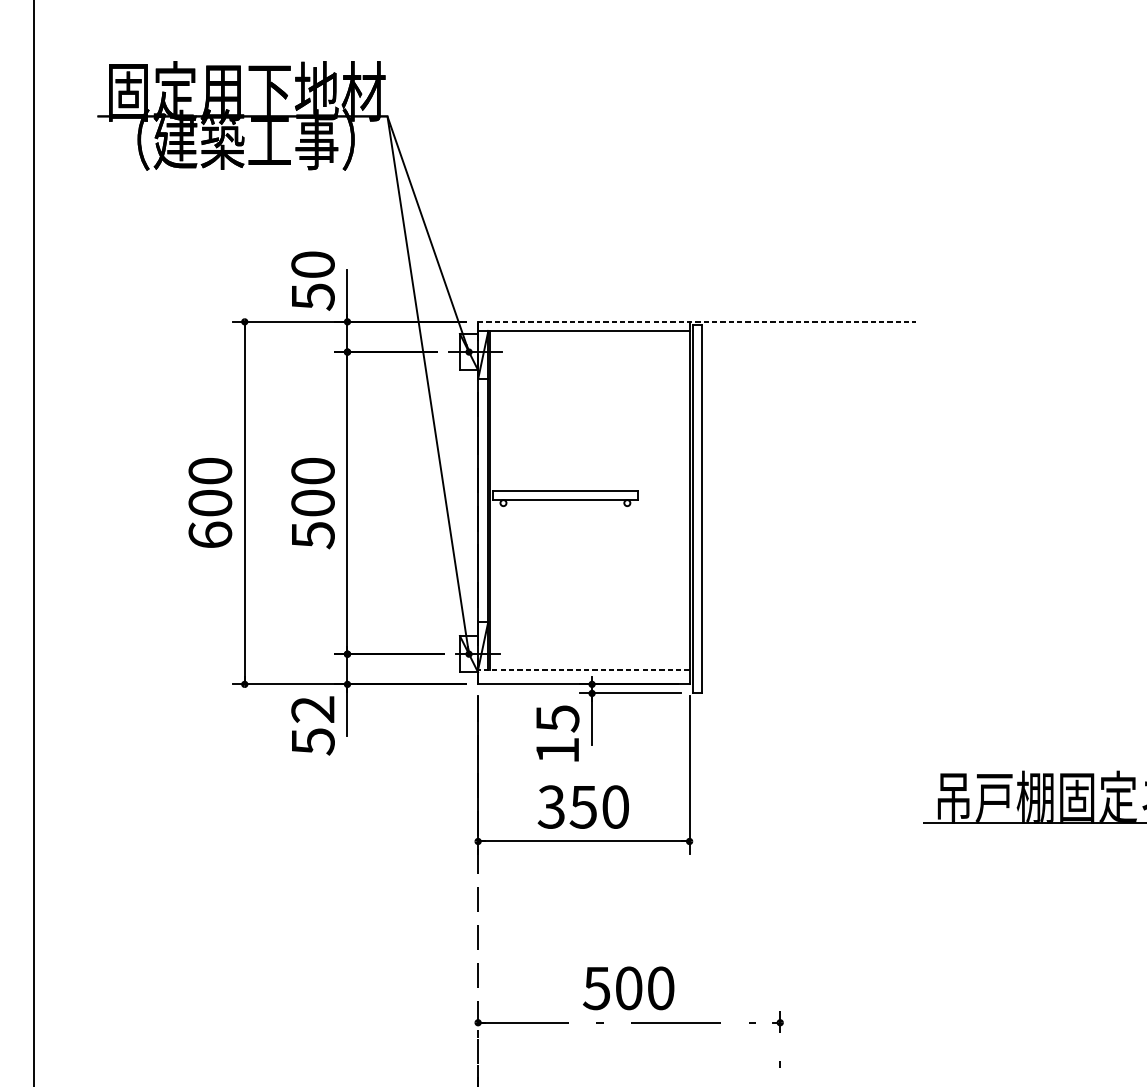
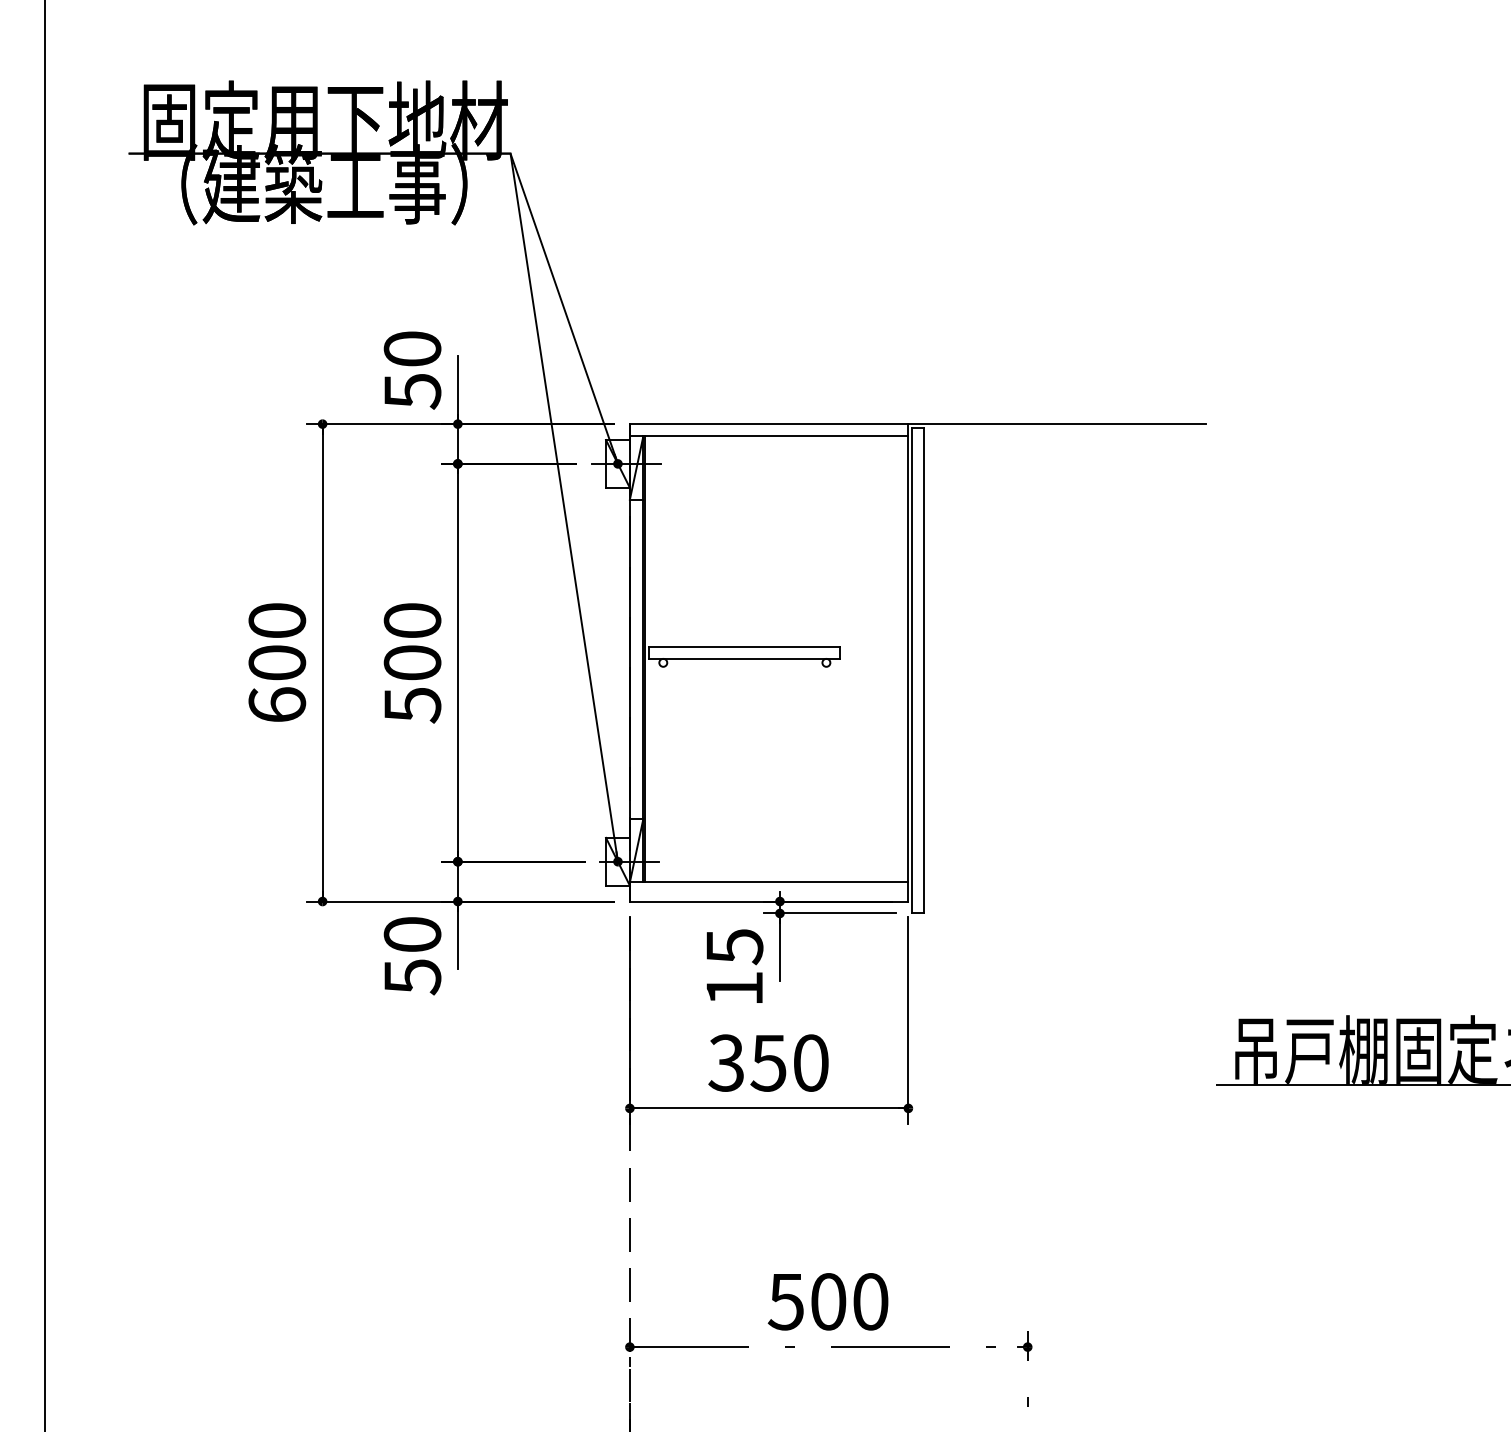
line: (697, 322) -> (918, 424), dashed -> solid
line: (583, 669) -> (768, 882), dashed -> solid
text: (313, 709) -> (412, 934), 52 -> 50

